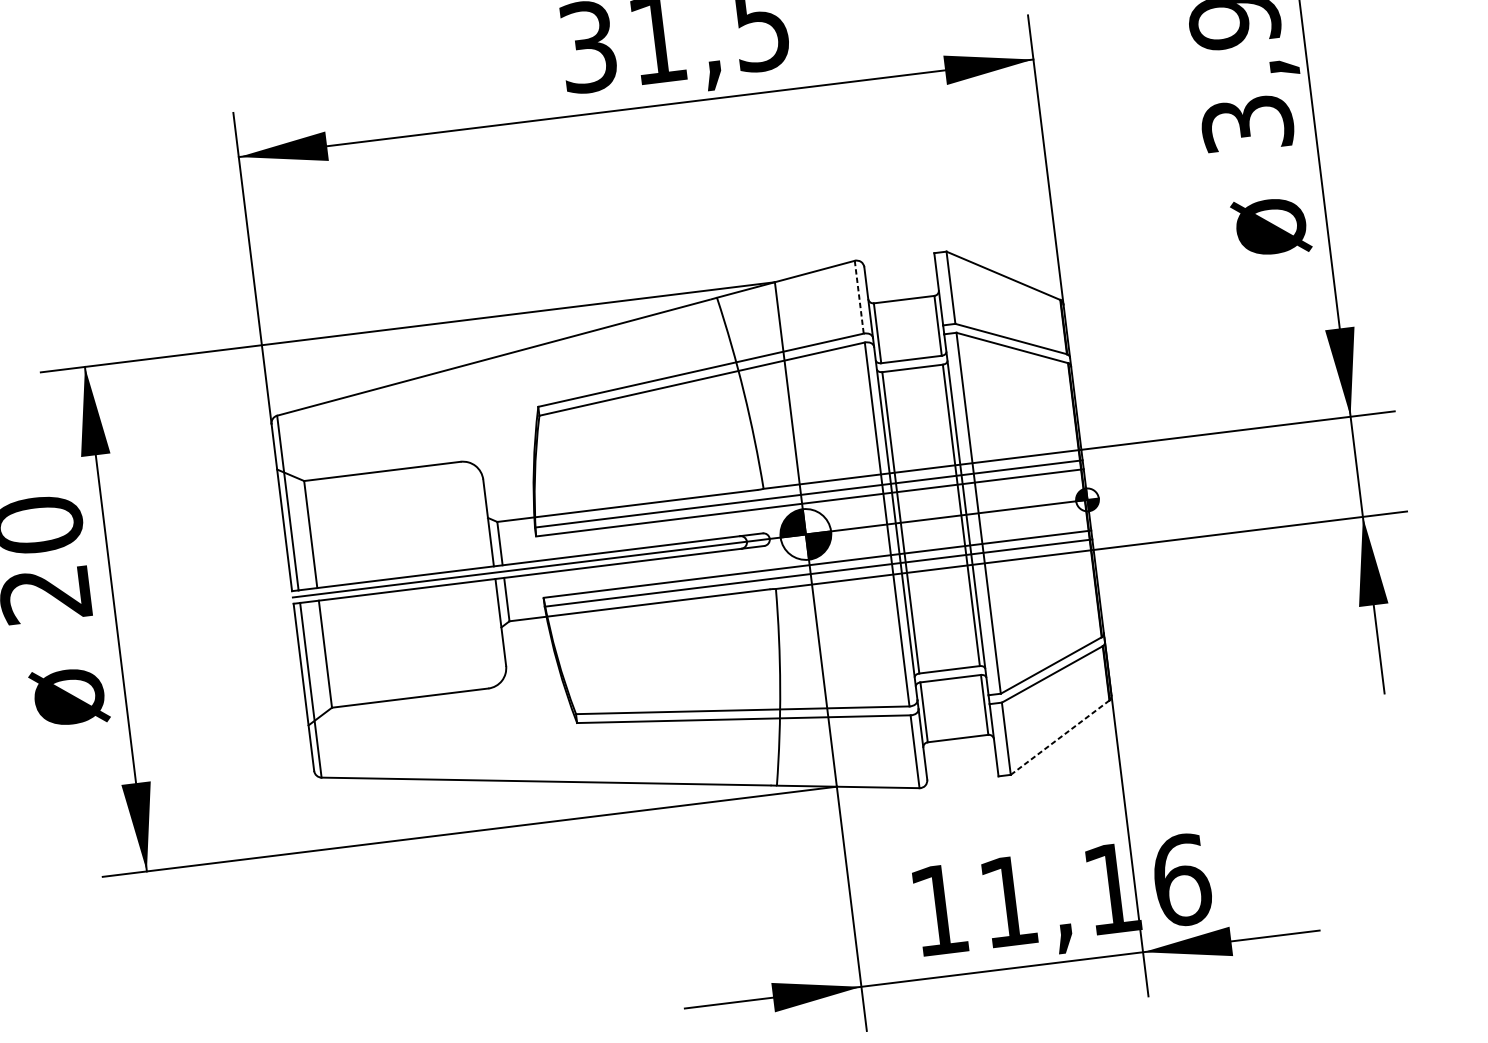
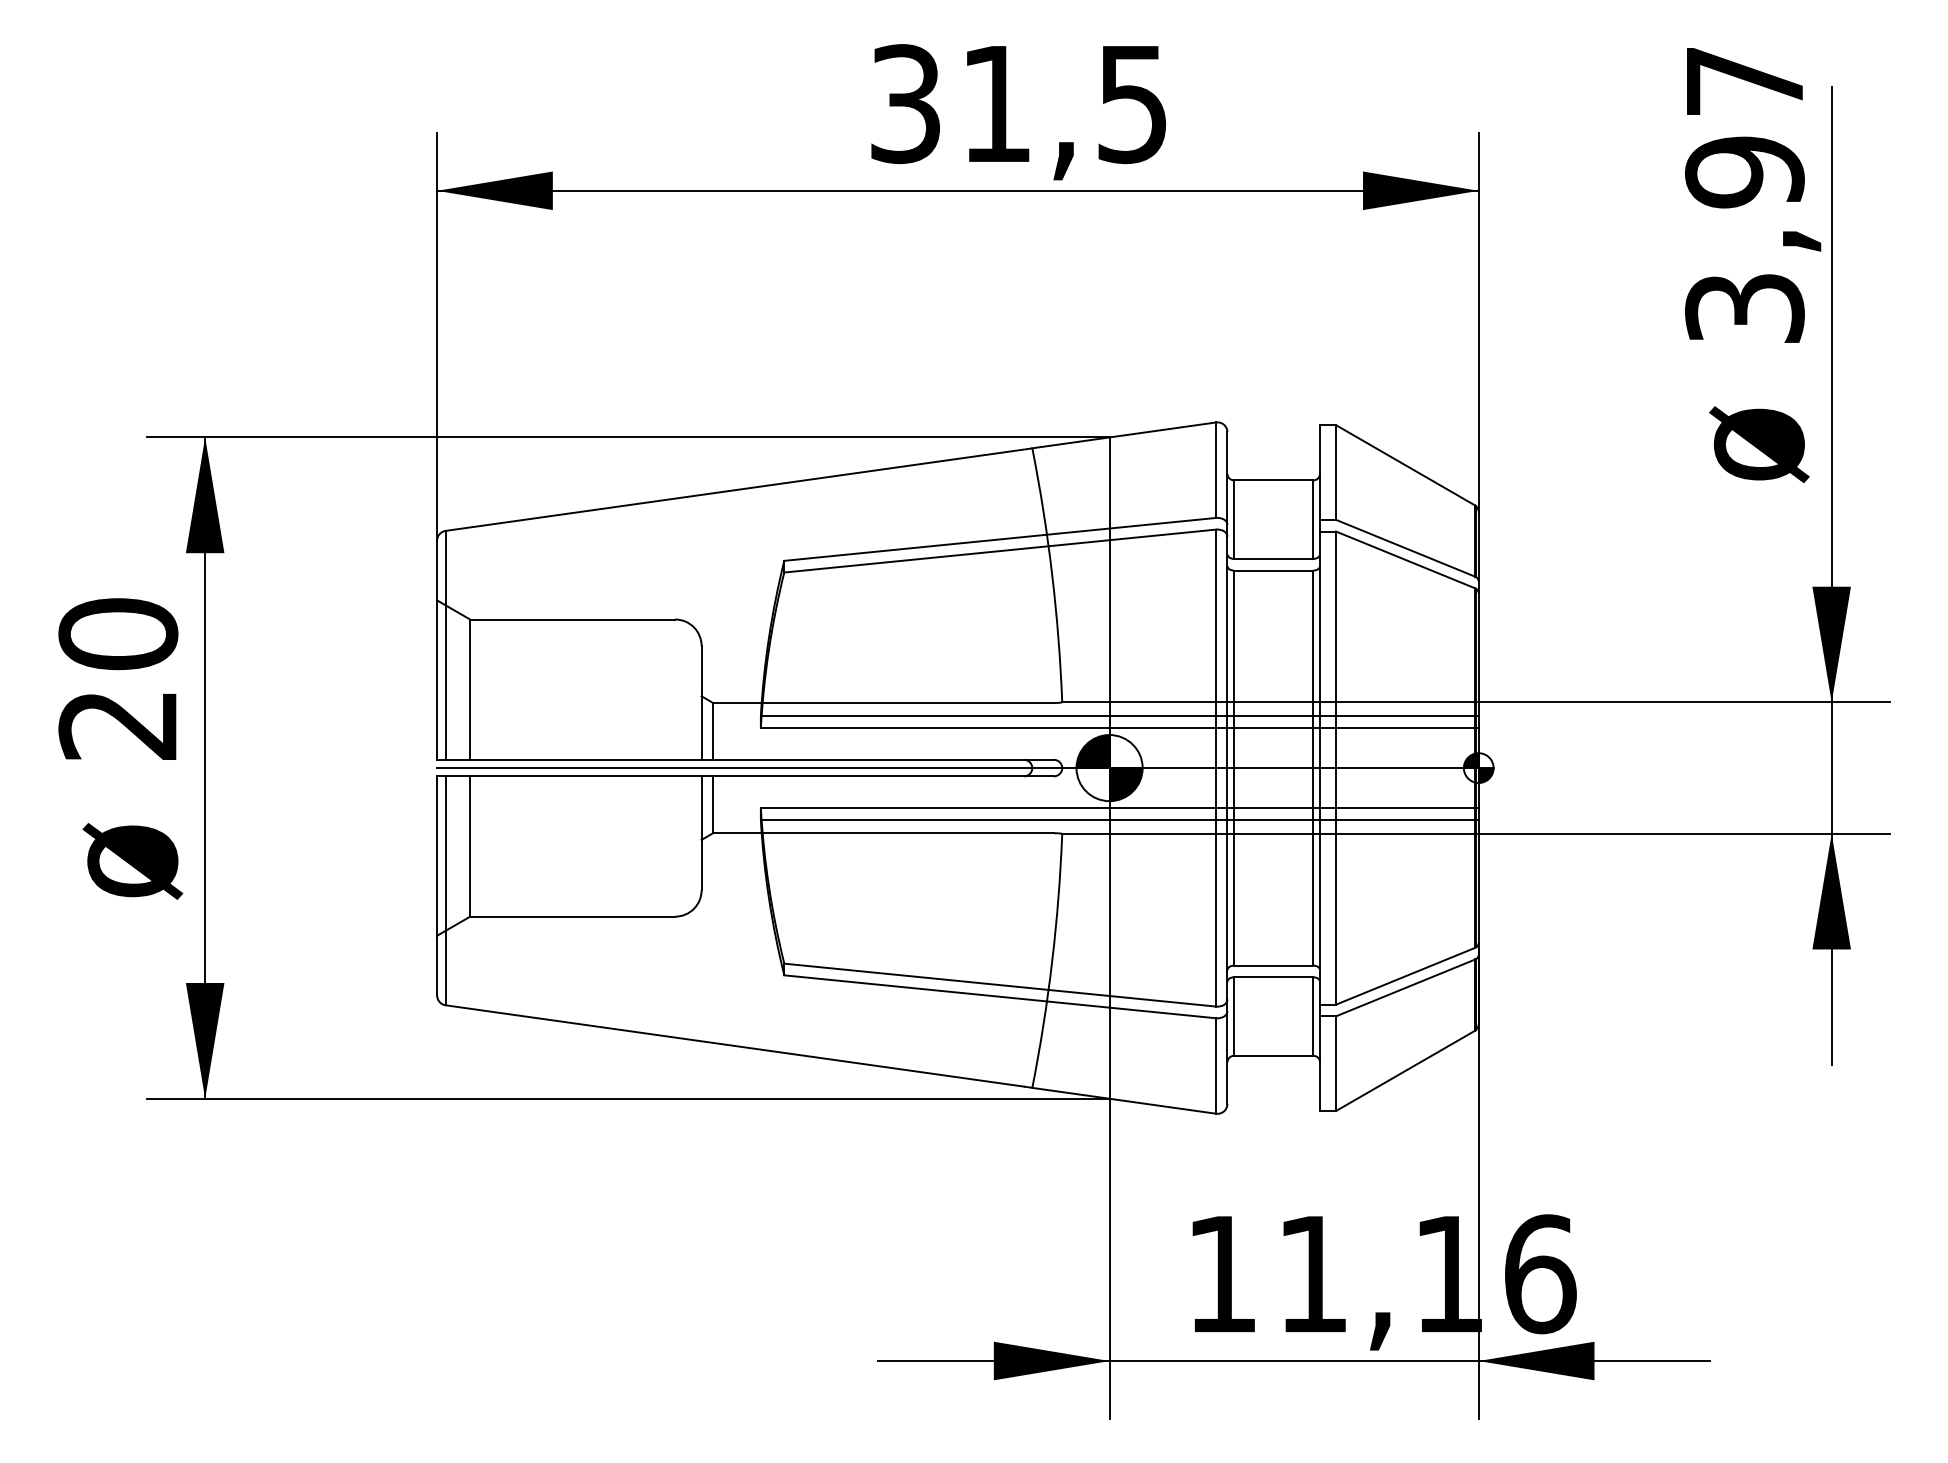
line: (859, 297) -> (1216, 470), dashed -> solid
line: (1060, 737) -> (1406, 1070), dashed -> solid

